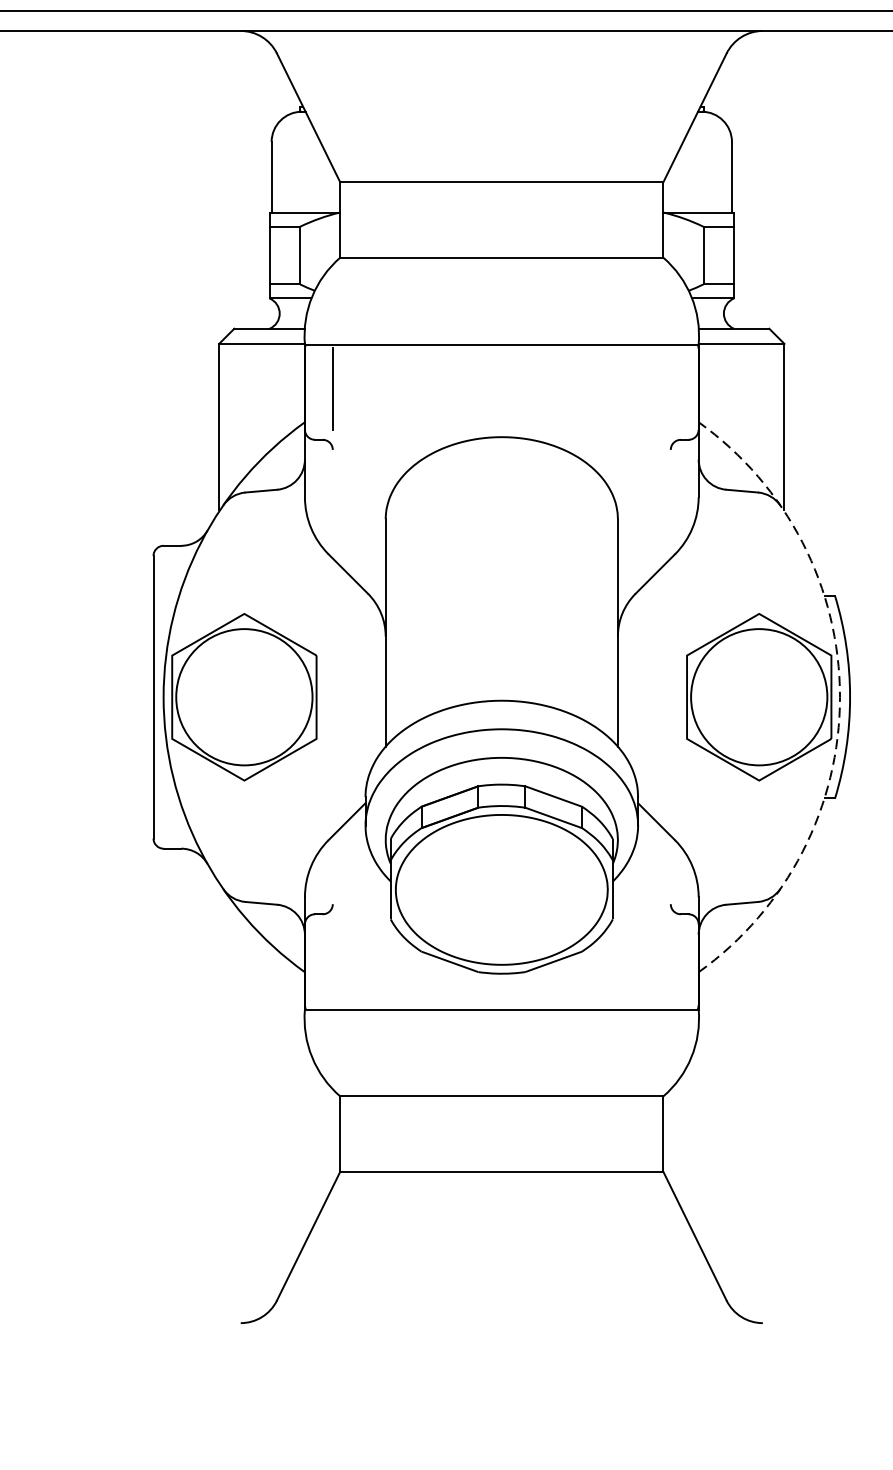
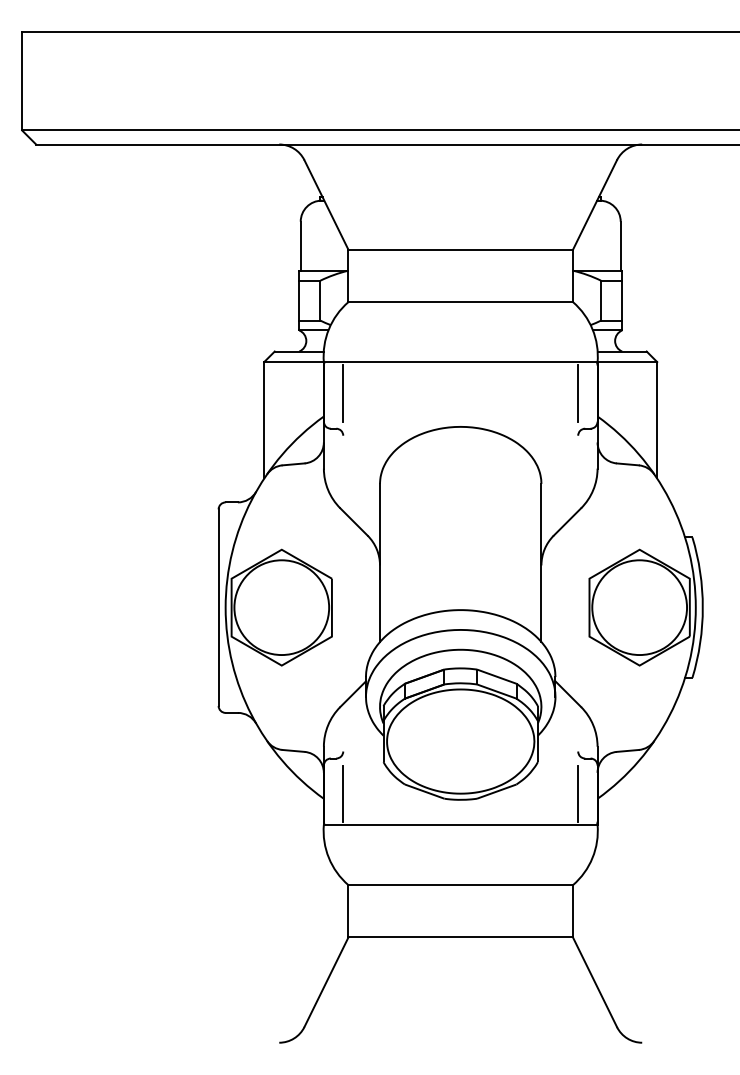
line: (671, 387) -> (578, 392), added
arc: (839, 697) -> (695, 607), dashed -> solid
line: (333, 964) -> (343, 793), added
line: (671, 964) -> (578, 793), added

